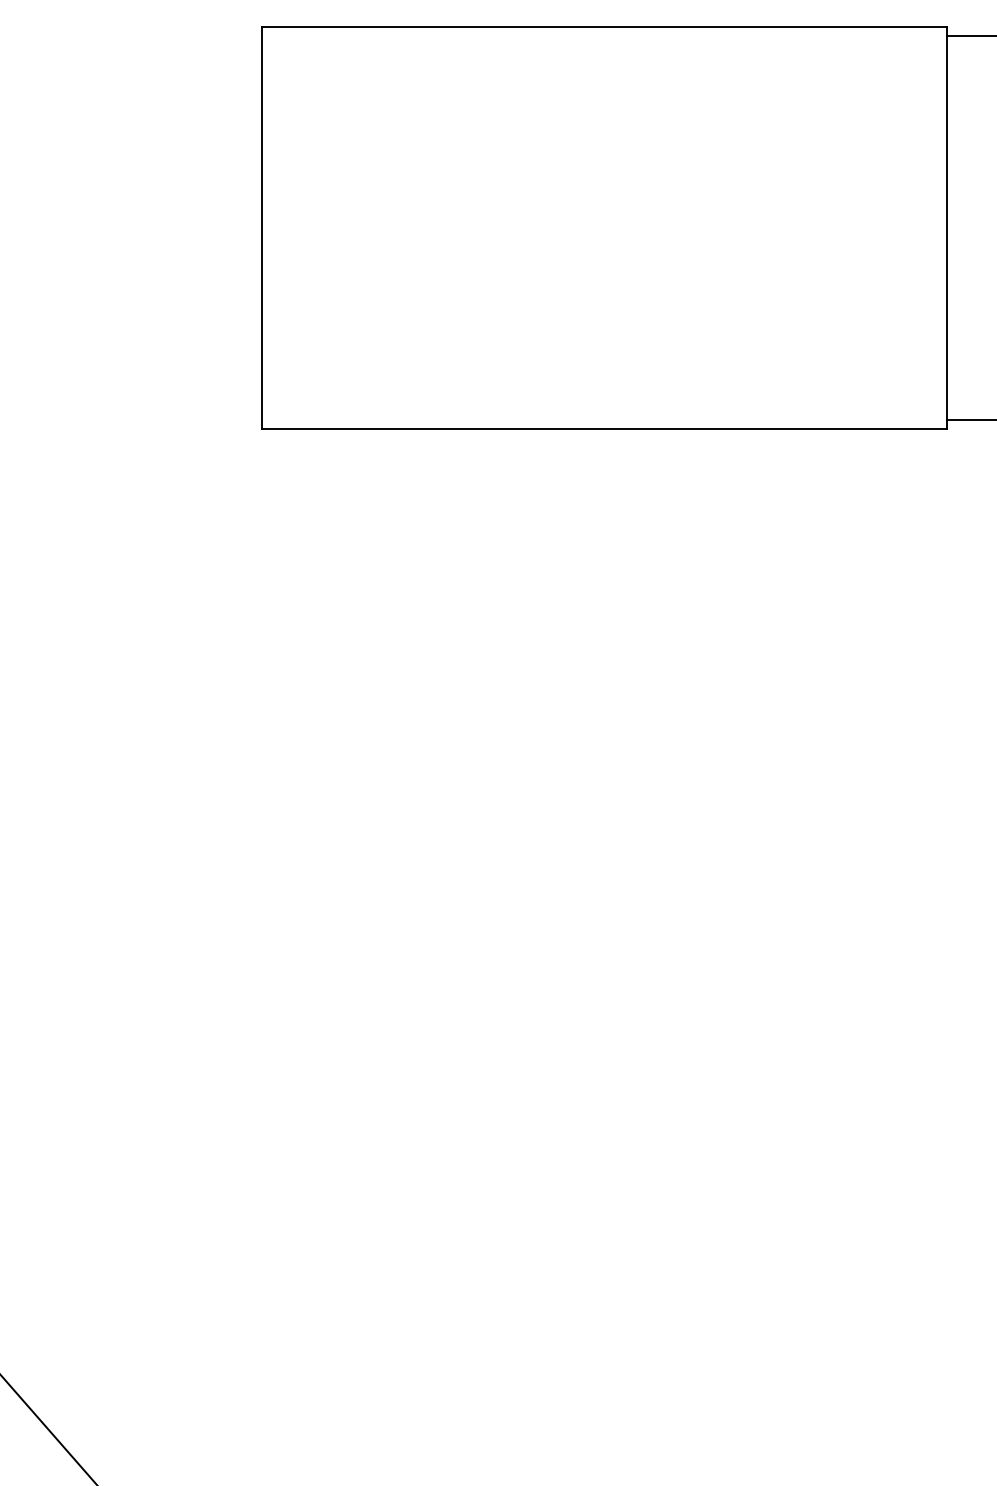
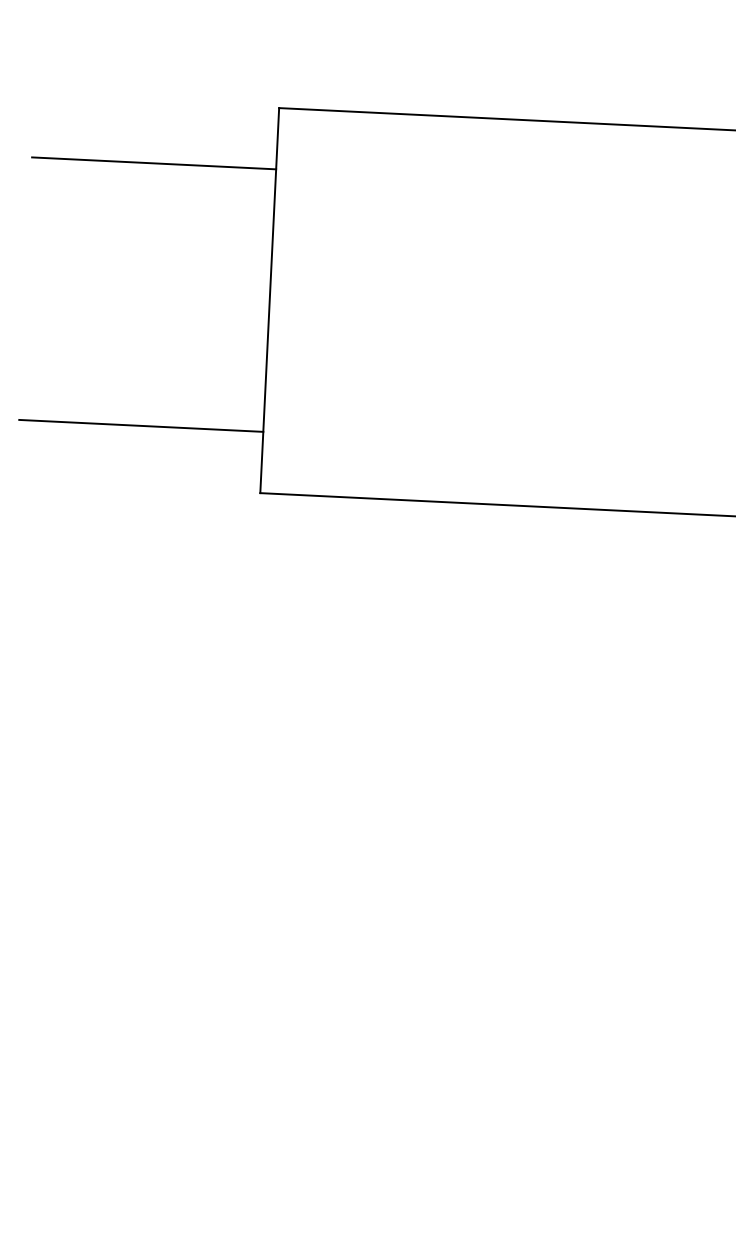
line: (134, 91) -> (153, 163), added
line: (134, 365) -> (141, 425), added

